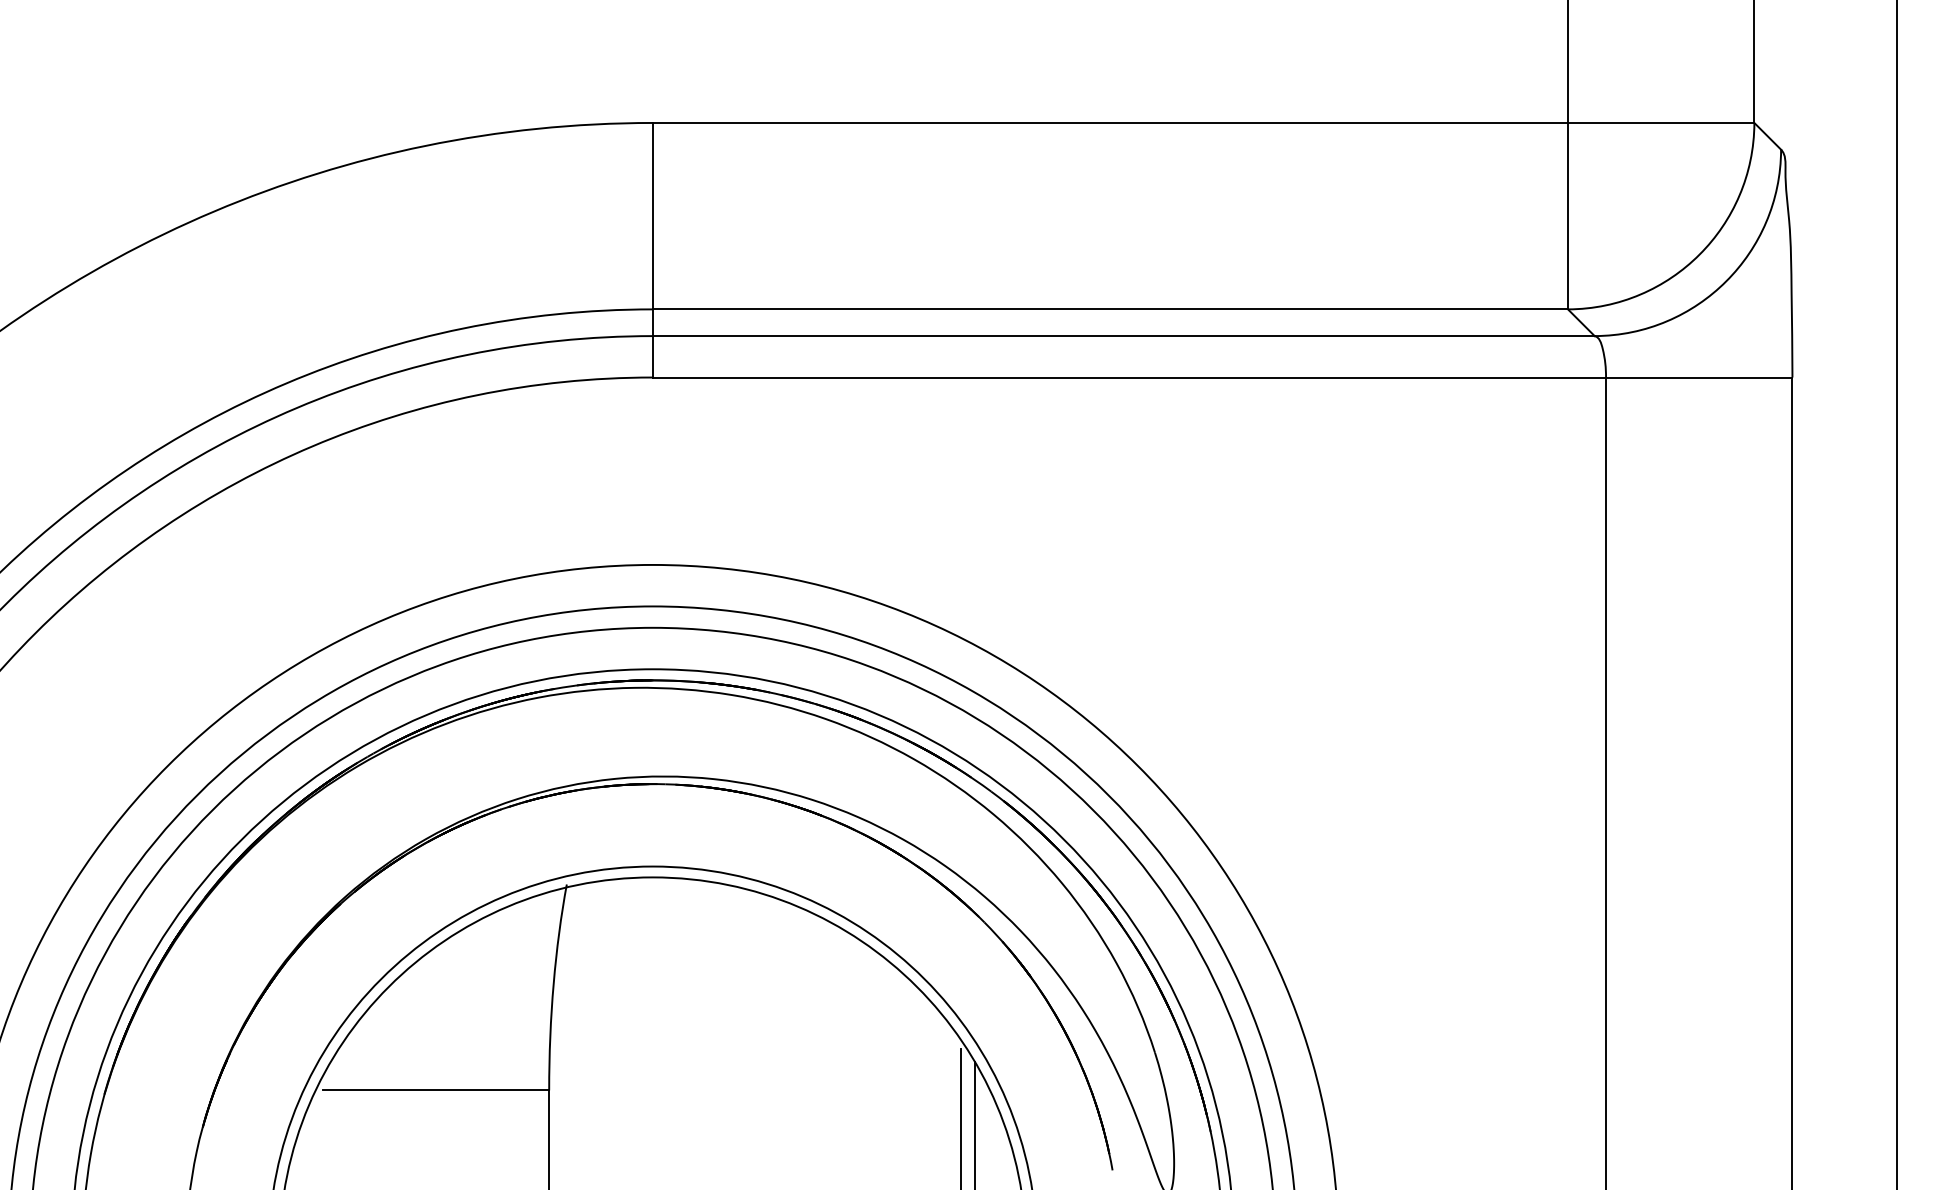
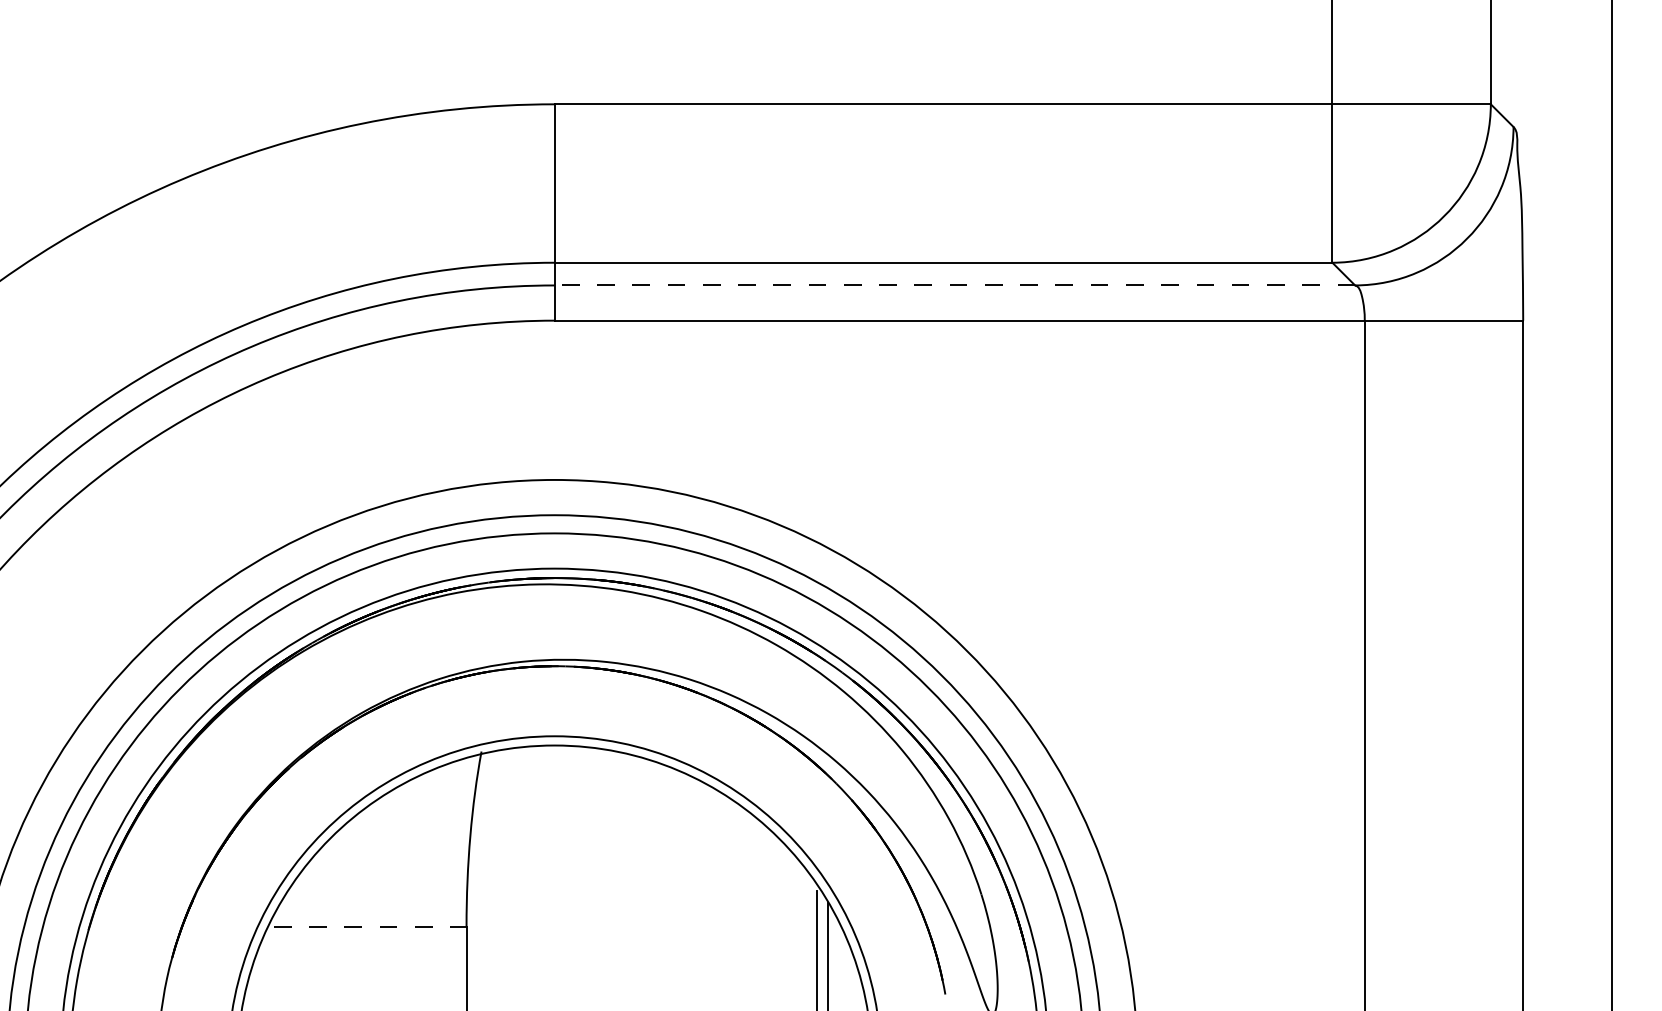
line: (1123, 336) -> (954, 285), solid -> dashed
line: (436, 1090) -> (370, 926), solid -> dashed

